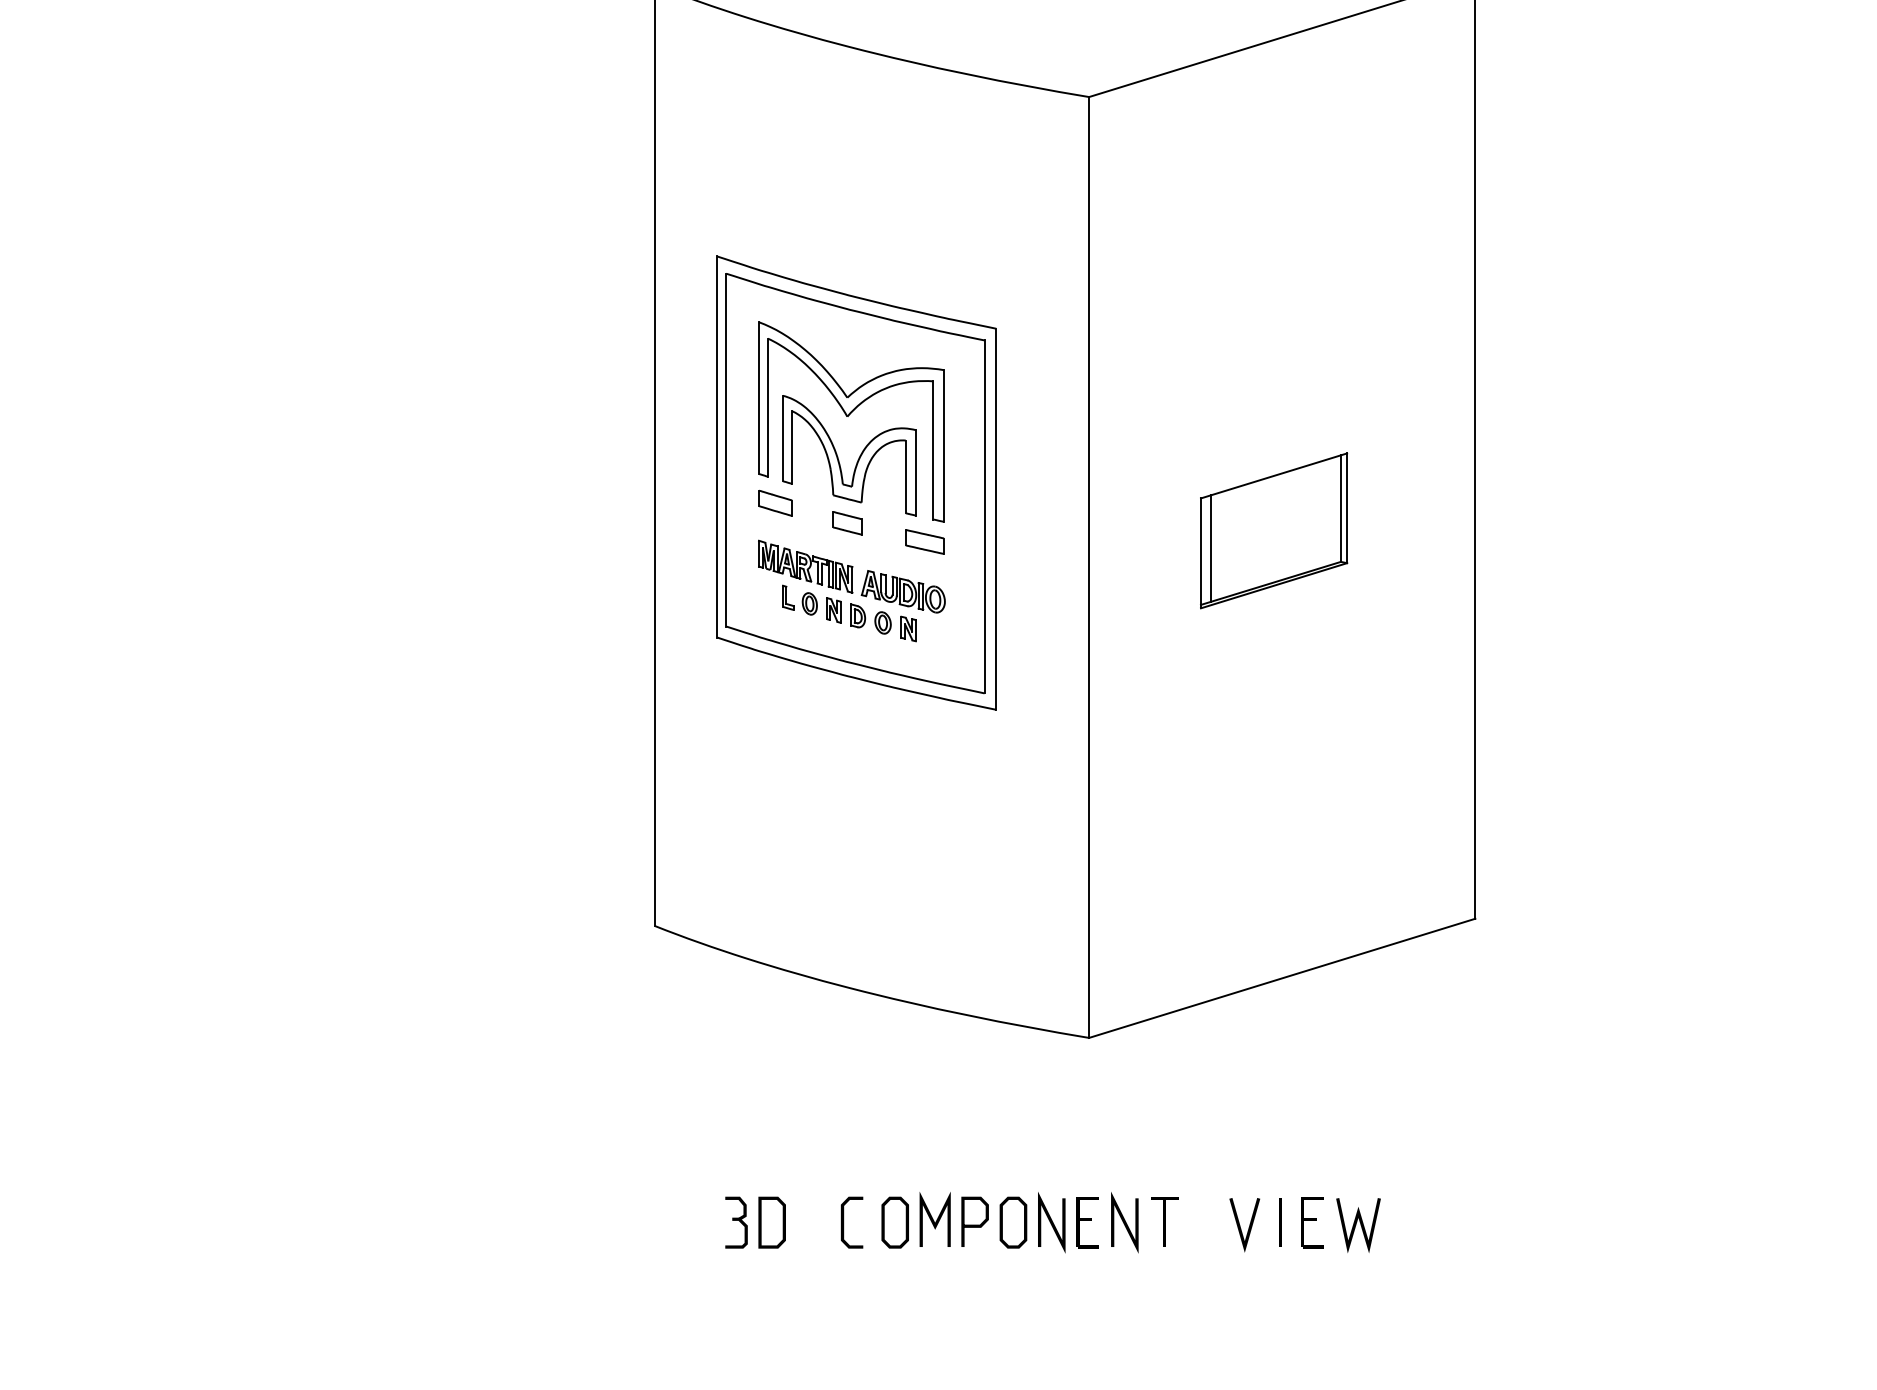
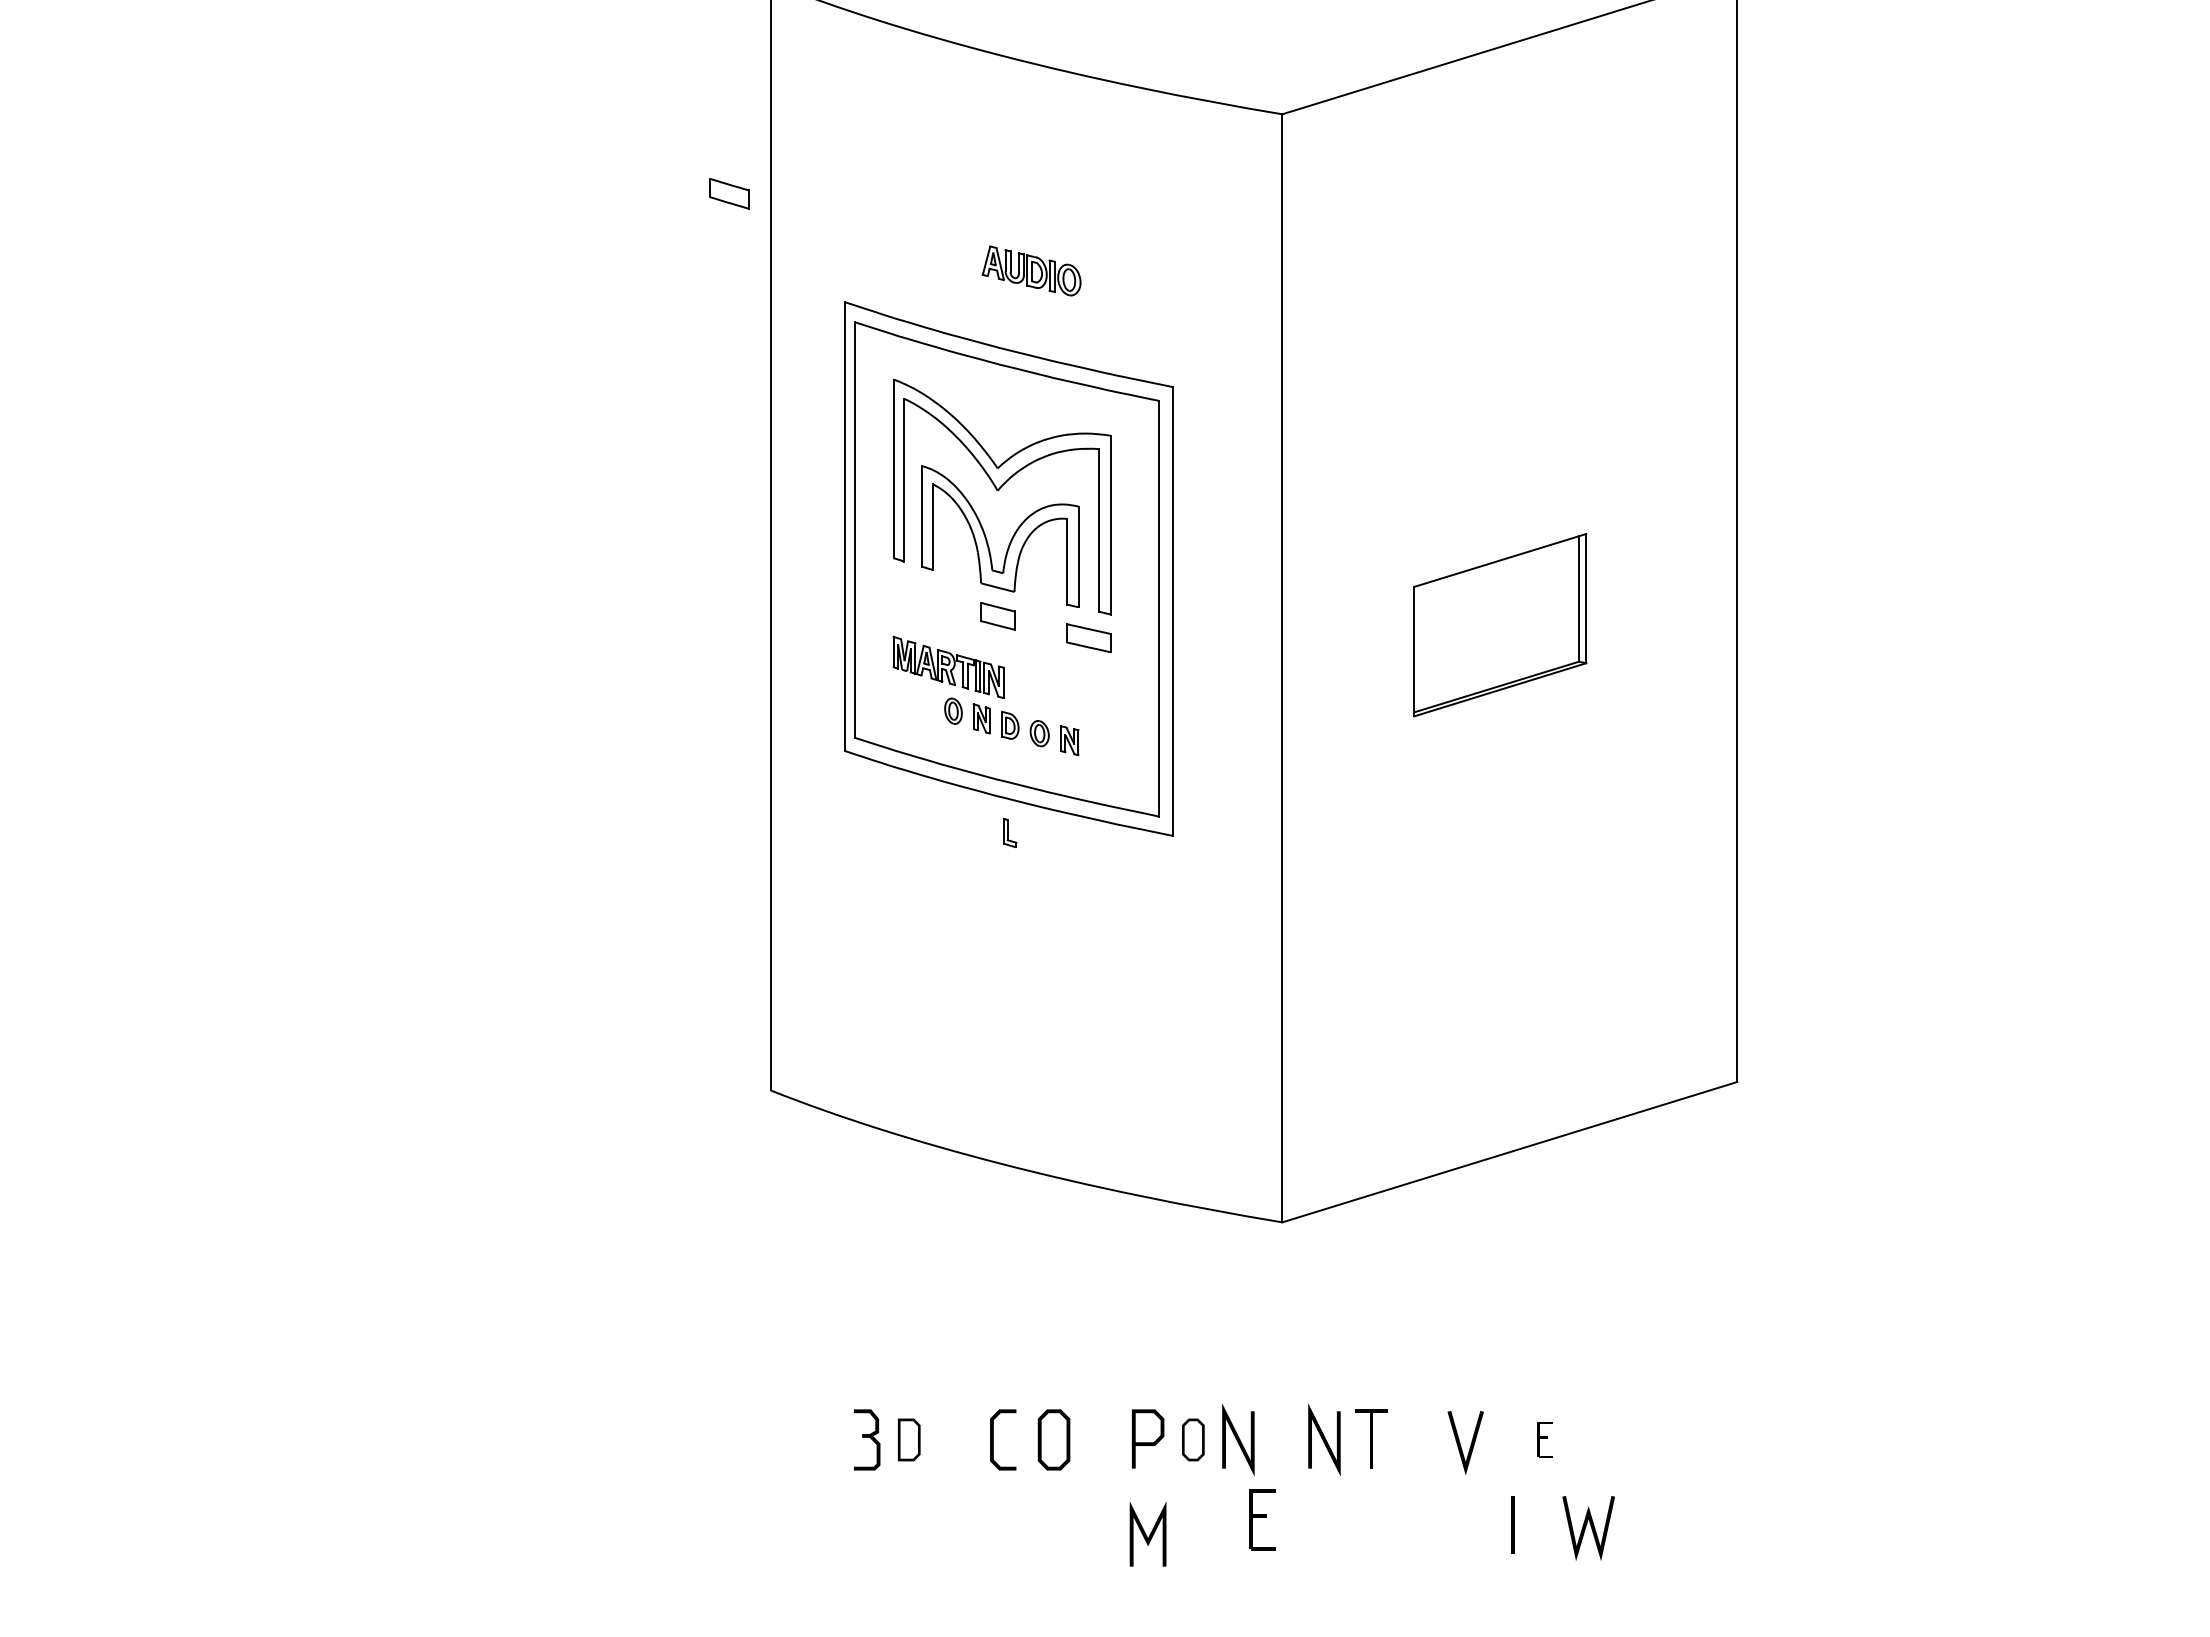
part: (775, 503) -> (729, 193), moved
line: (1210, 548) -> (1425, 645), removed
part: (903, 591) -> (1031, 270), moved
part: (788, 597) -> (1010, 832), moved
line: (933, 1219) -> (1146, 1534), moved
part: (772, 1222) -> (909, 1439), size x0.7
part: (1013, 1222) -> (1193, 1439), size x0.7
part: (1087, 1222) -> (1262, 1519), moved
line: (1280, 1222) -> (1512, 1524), moved
part: (1312, 1222) -> (1545, 1439), size x0.6
line: (1356, 1224) -> (1586, 1527), moved

